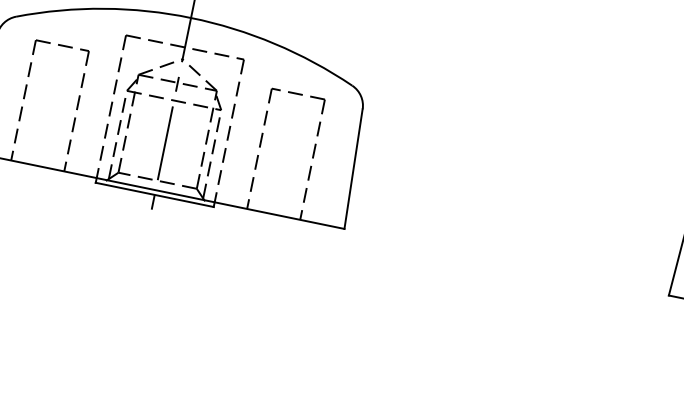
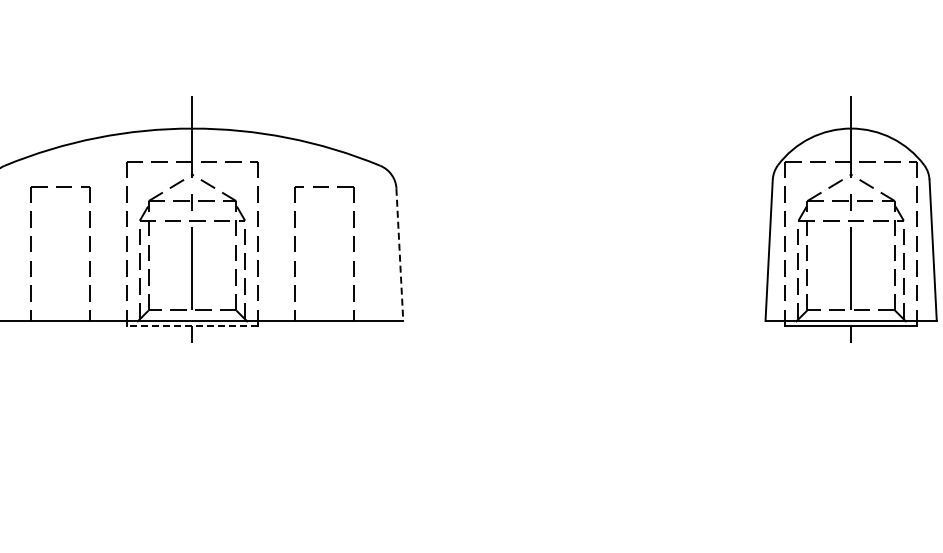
line: (353, 169) -> (399, 255), solid -> dashed
line: (154, 195) -> (192, 326), solid -> dashed

